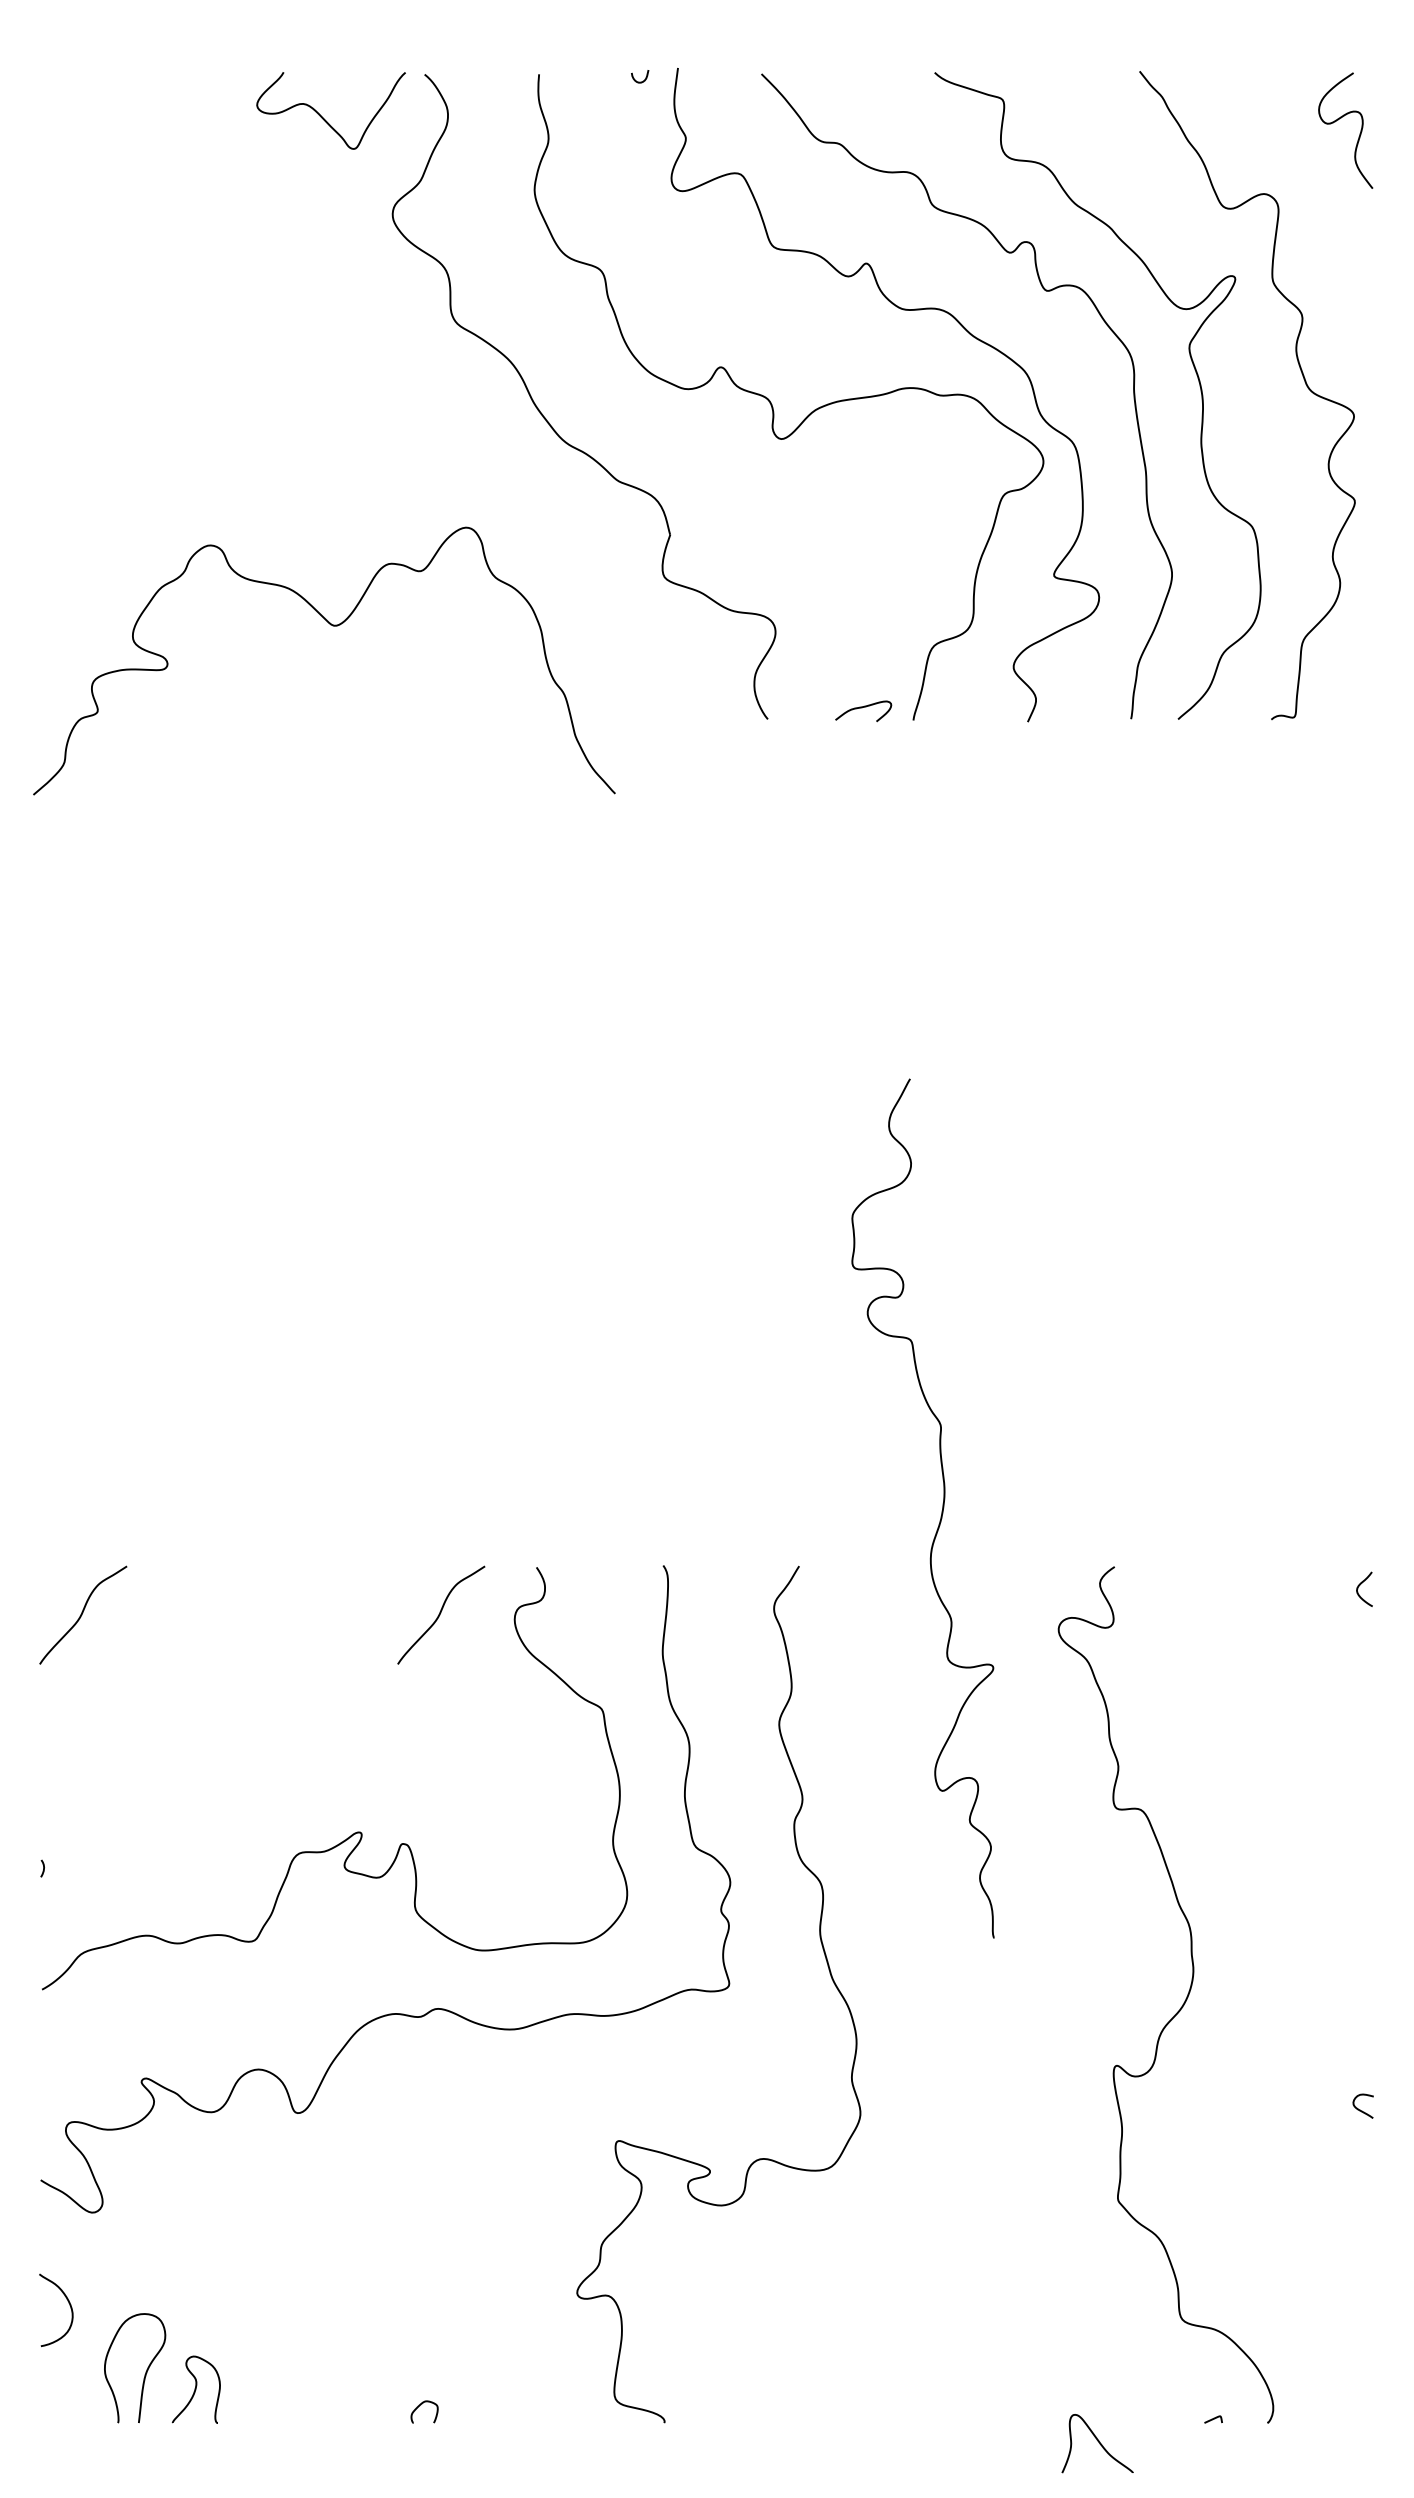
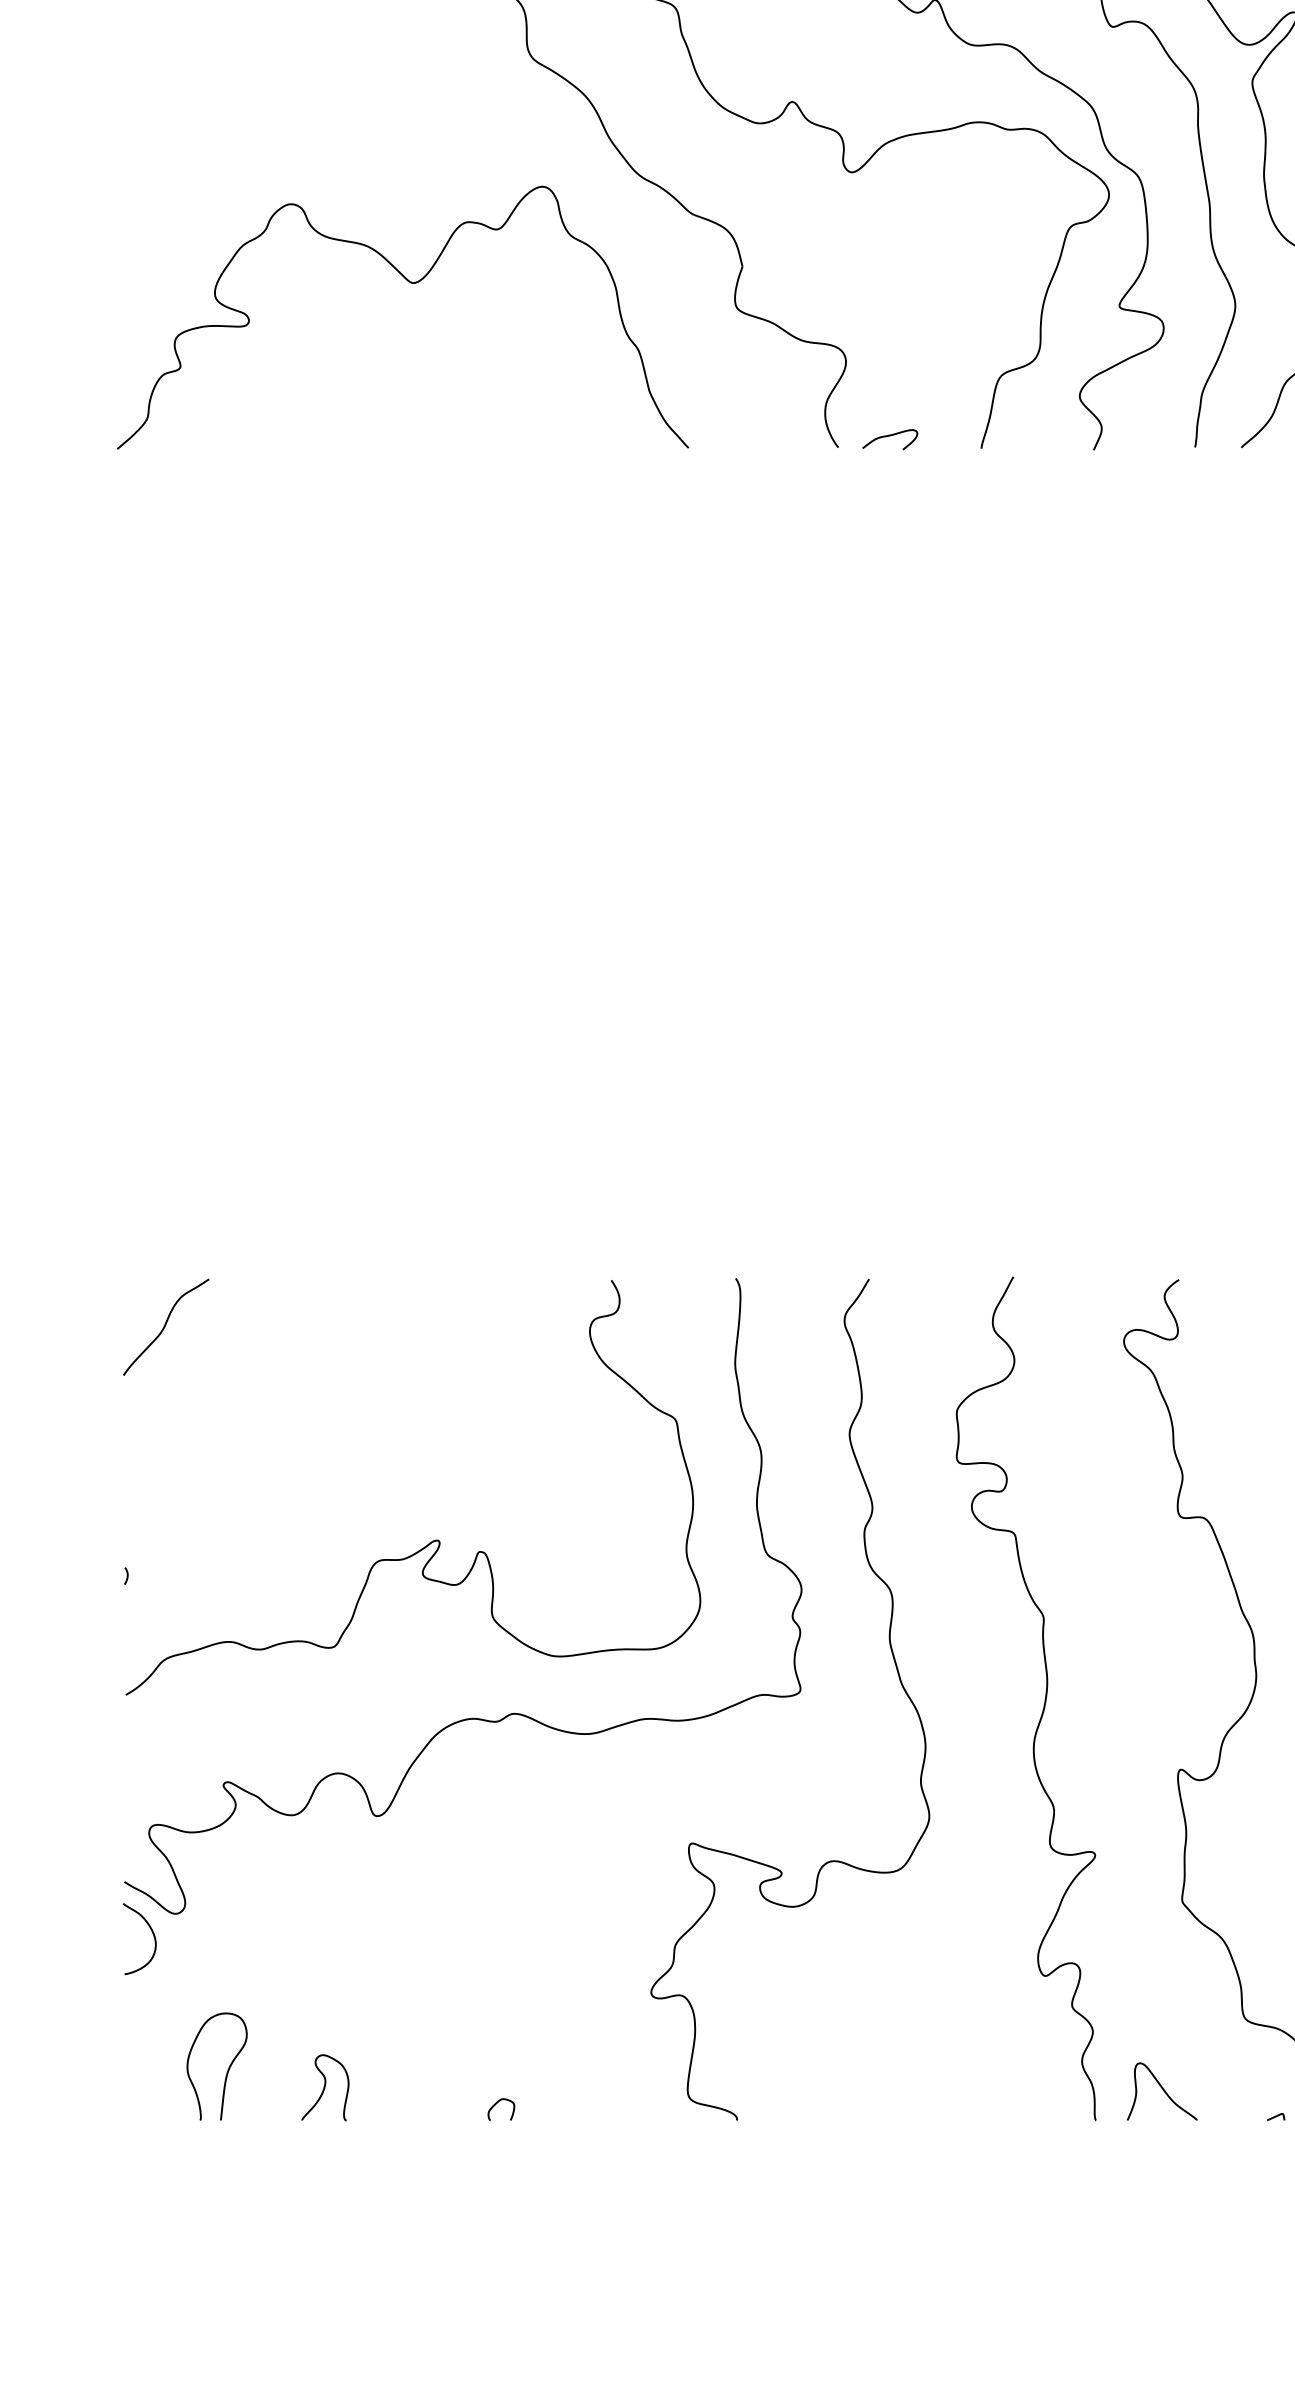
curve: (332, 626) -> (410, 283), moved
curve: (862, 708) -> (889, 436), moved
curve: (941, 1510) -> (1044, 1700), moved
curve: (441, 1613) -> (517, 1325), removed
curve: (68, 2303) -> (151, 1932), moved
curve: (195, 2389) -> (324, 2087), moved
curve: (1098, 2442) -> (1163, 2090), moved

